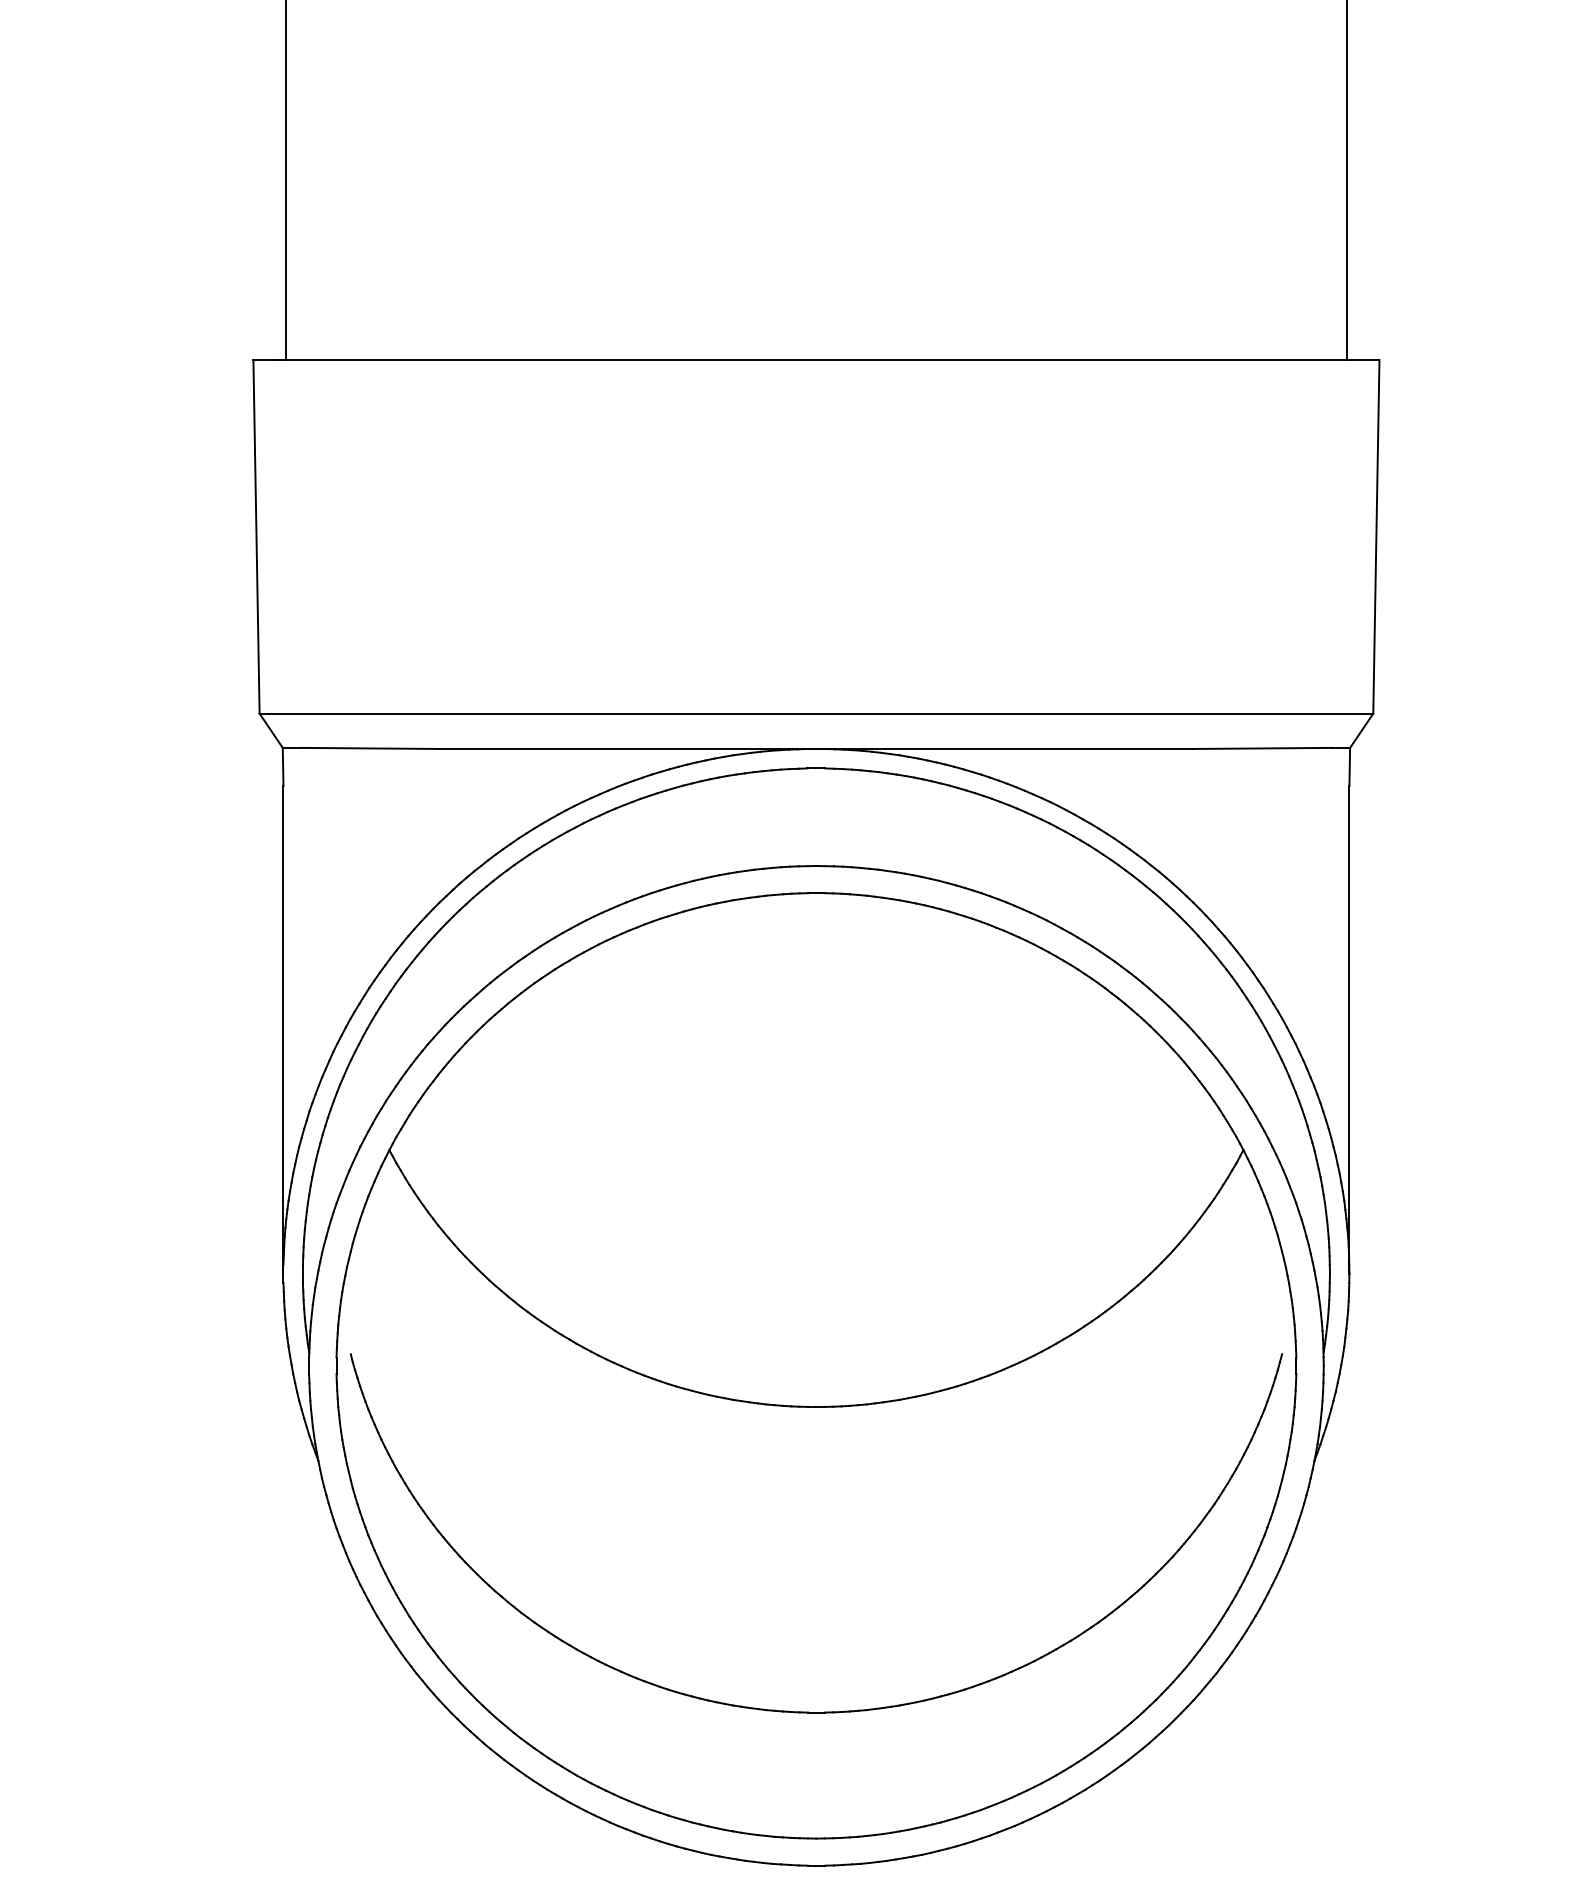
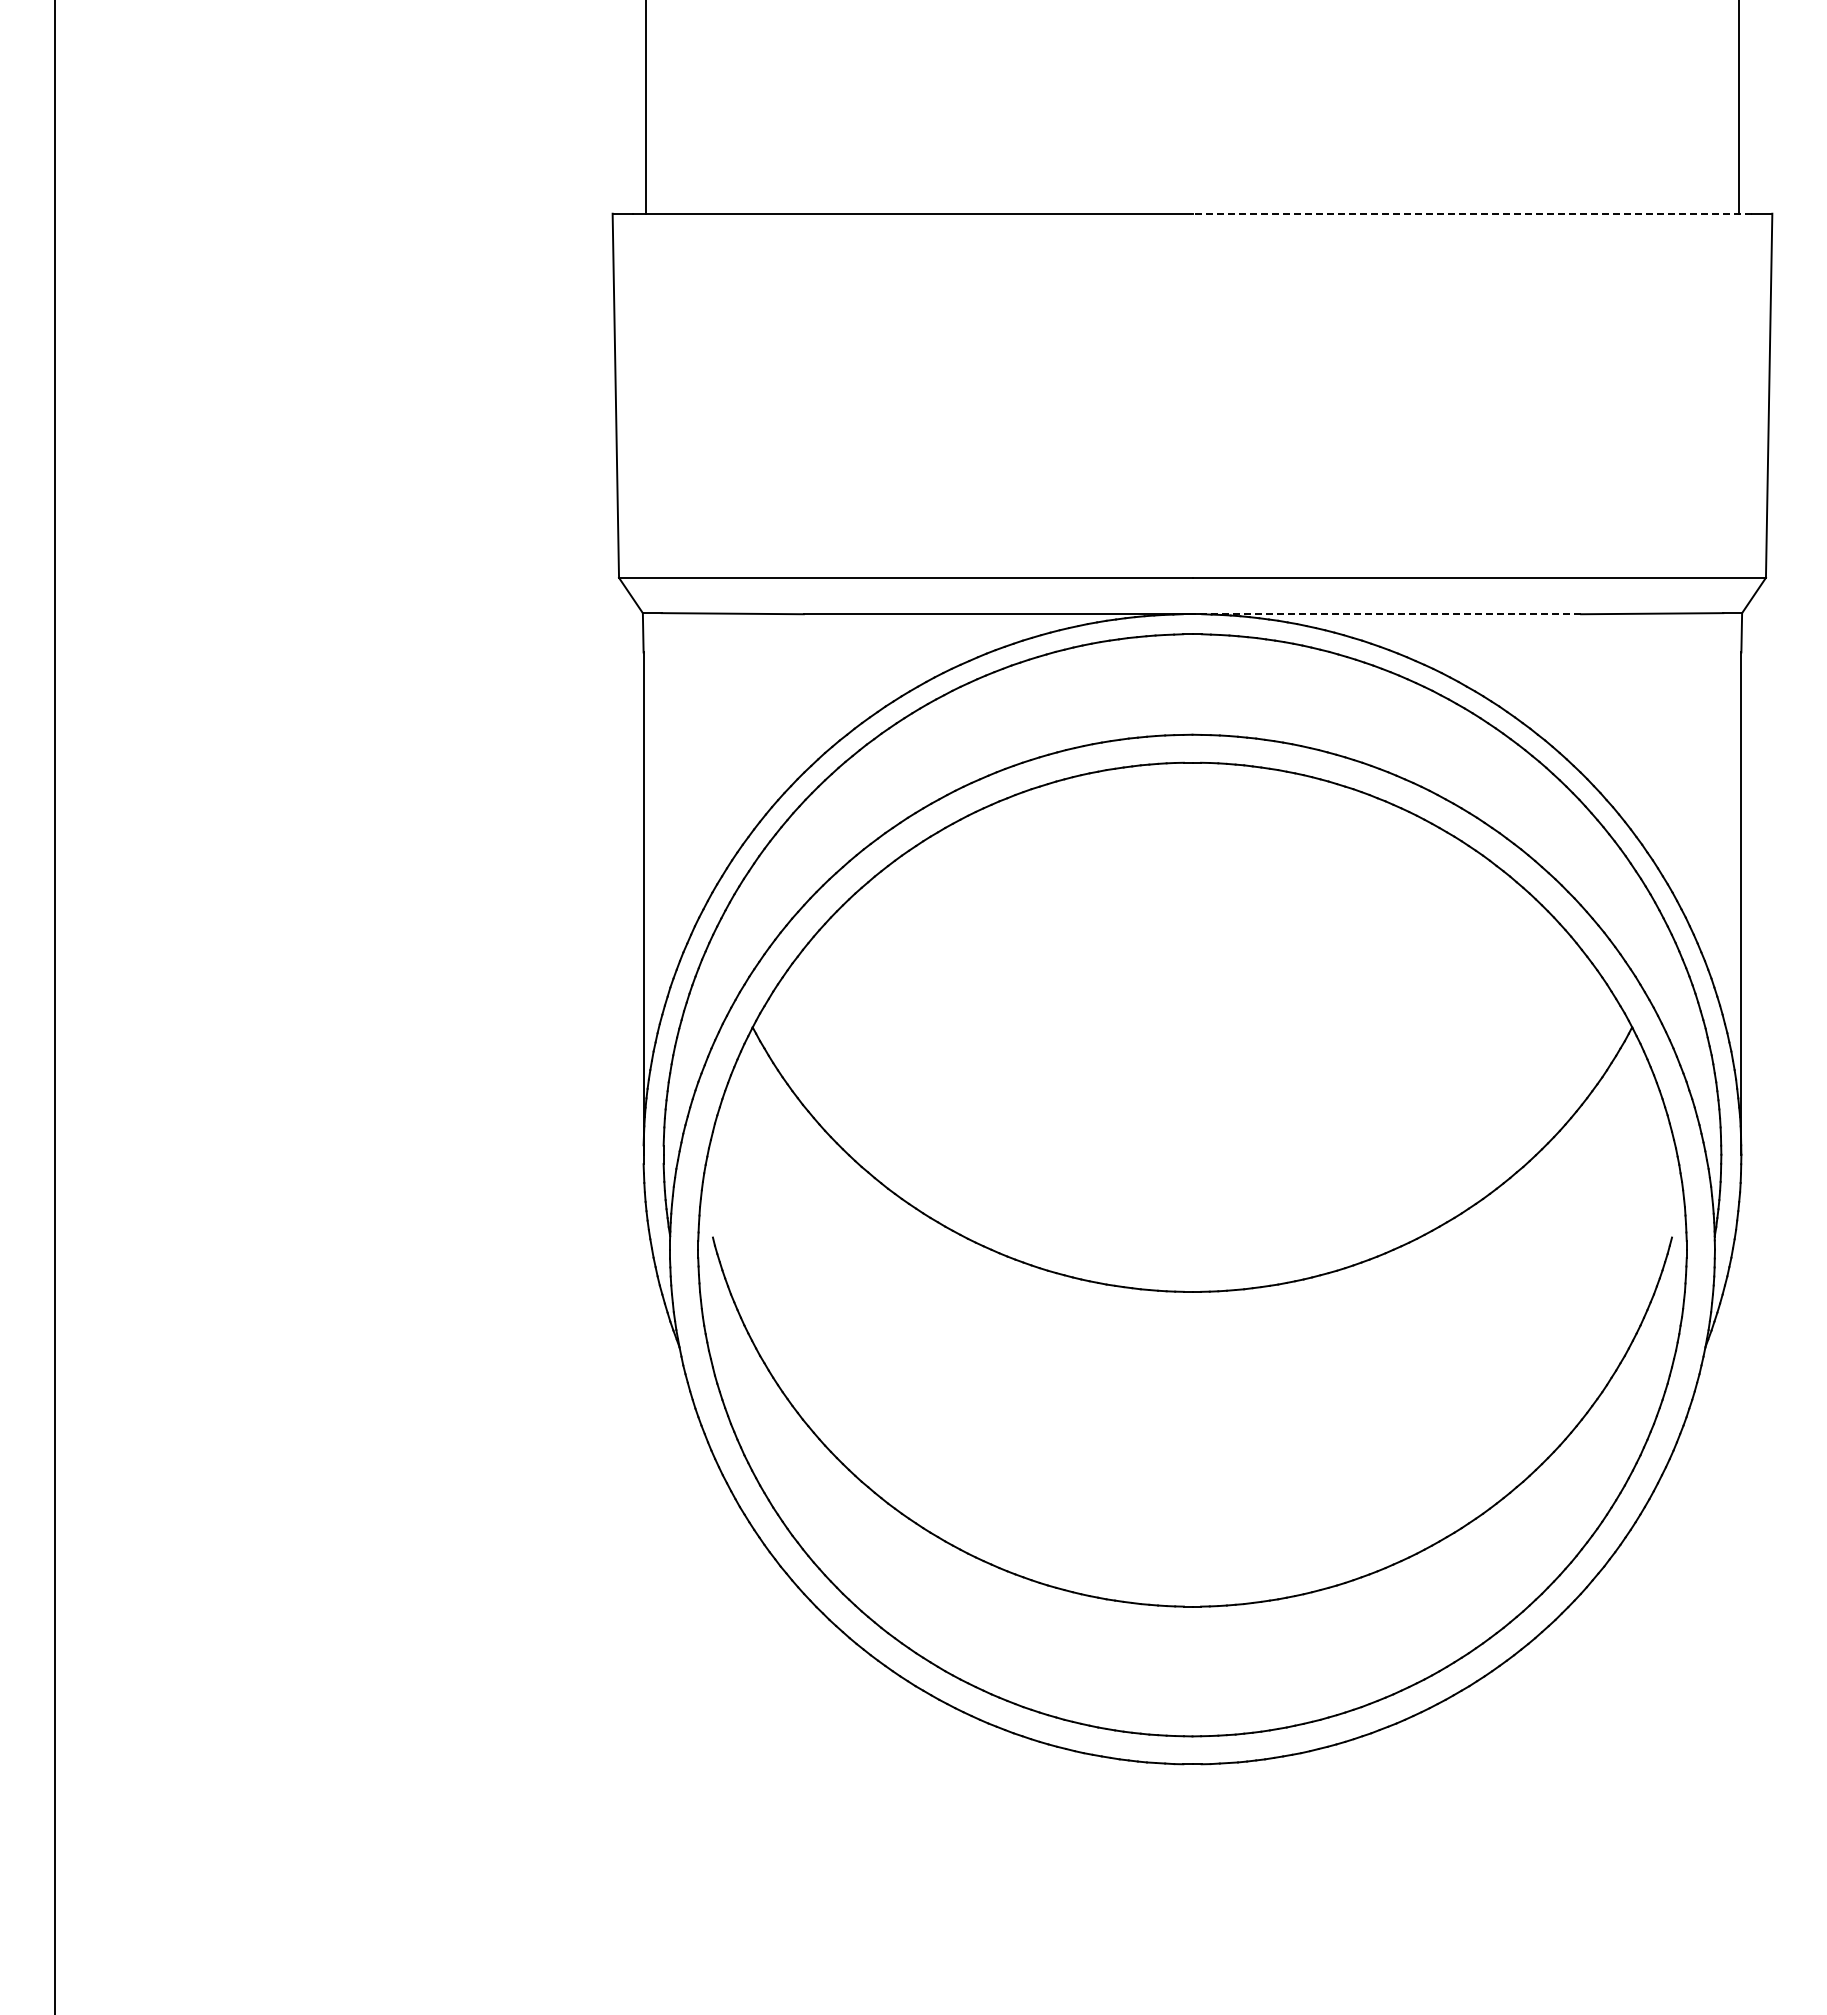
line: (1088, 359) -> (1472, 213), solid -> dashed
line: (1004, 749) -> (1386, 614), solid -> dashed

